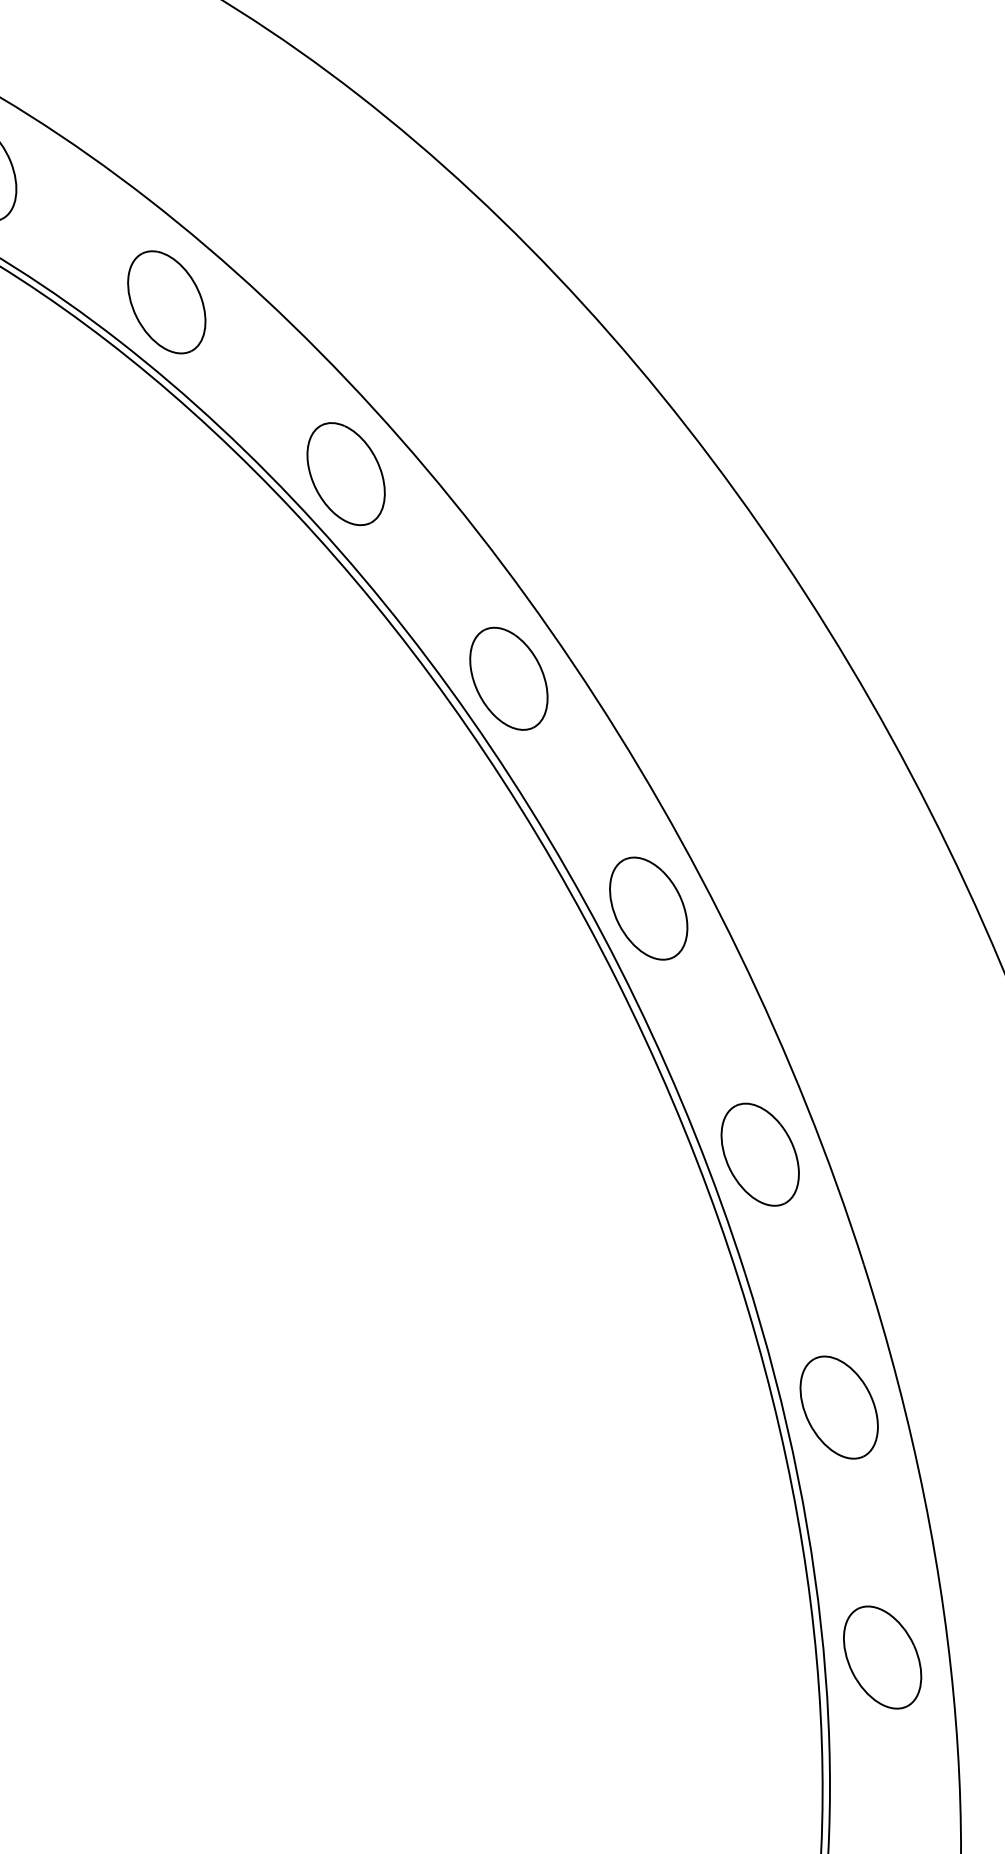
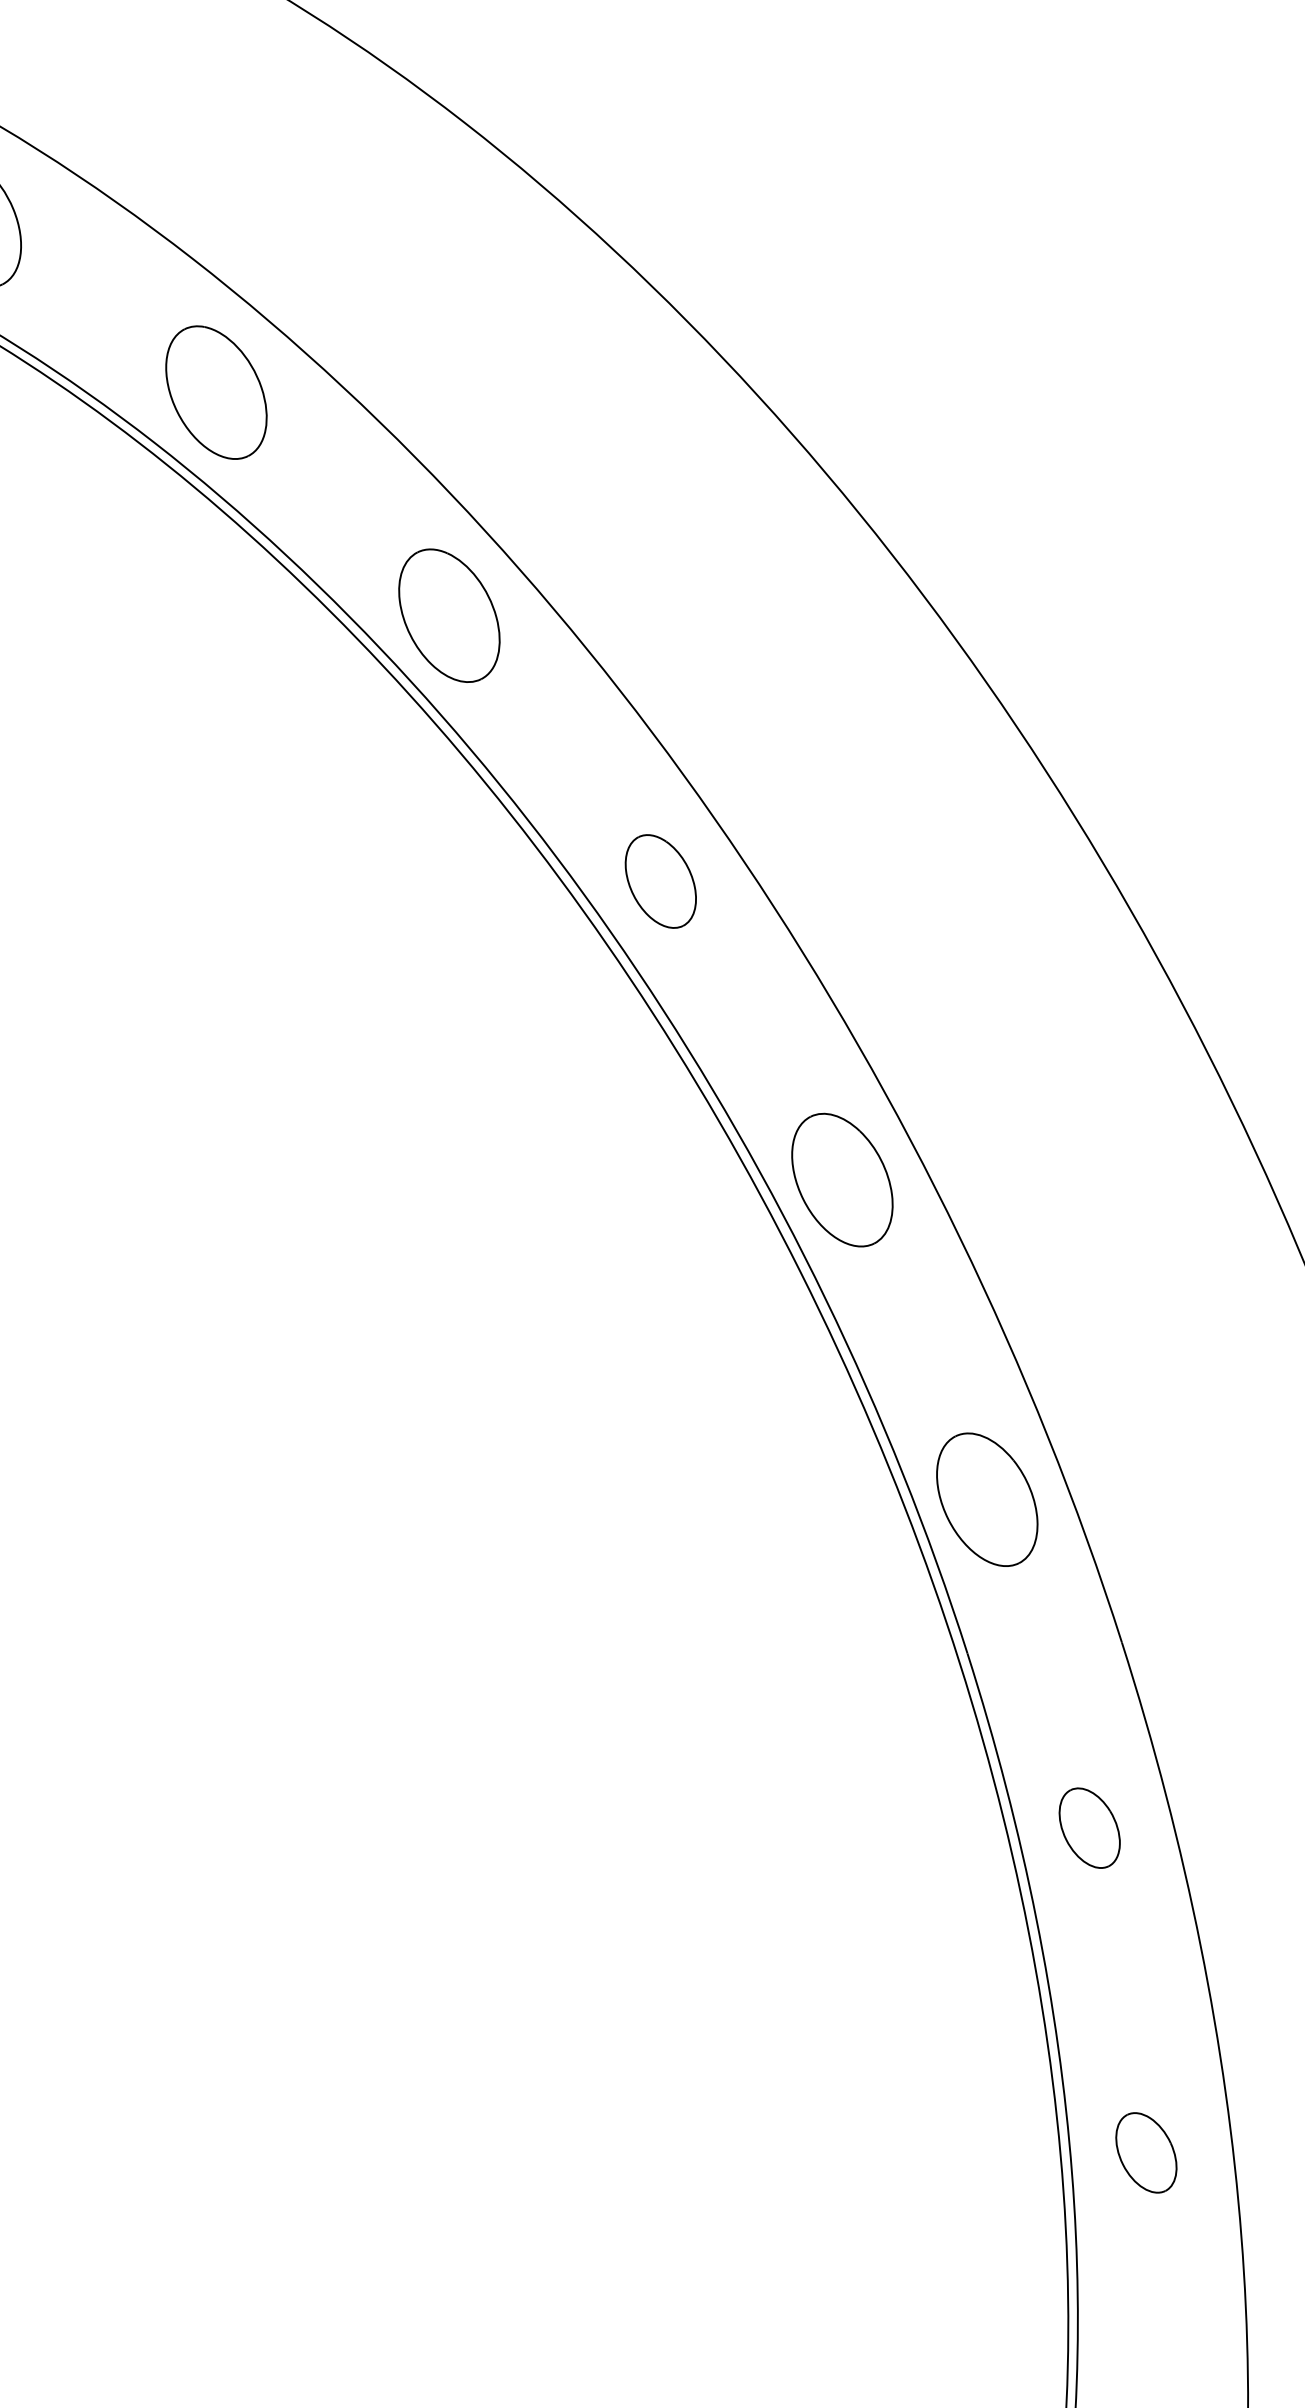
part: (508, 678) -> (660, 881), size x0.7
part: (838, 1407) -> (1088, 1828), size x0.6
part: (882, 1657) -> (1146, 2152), size x0.6

